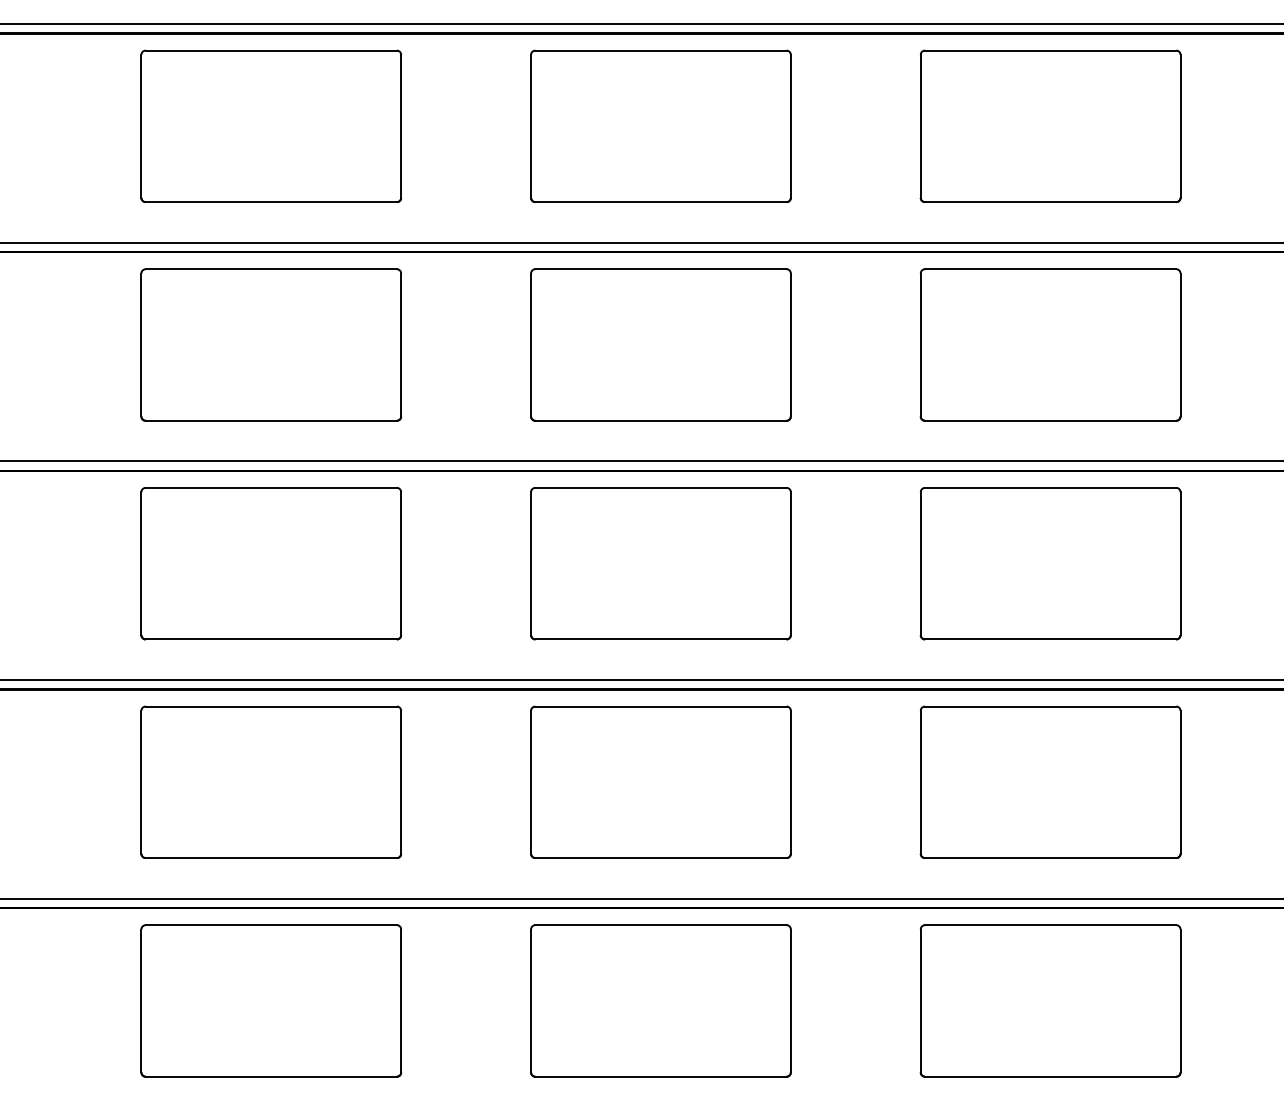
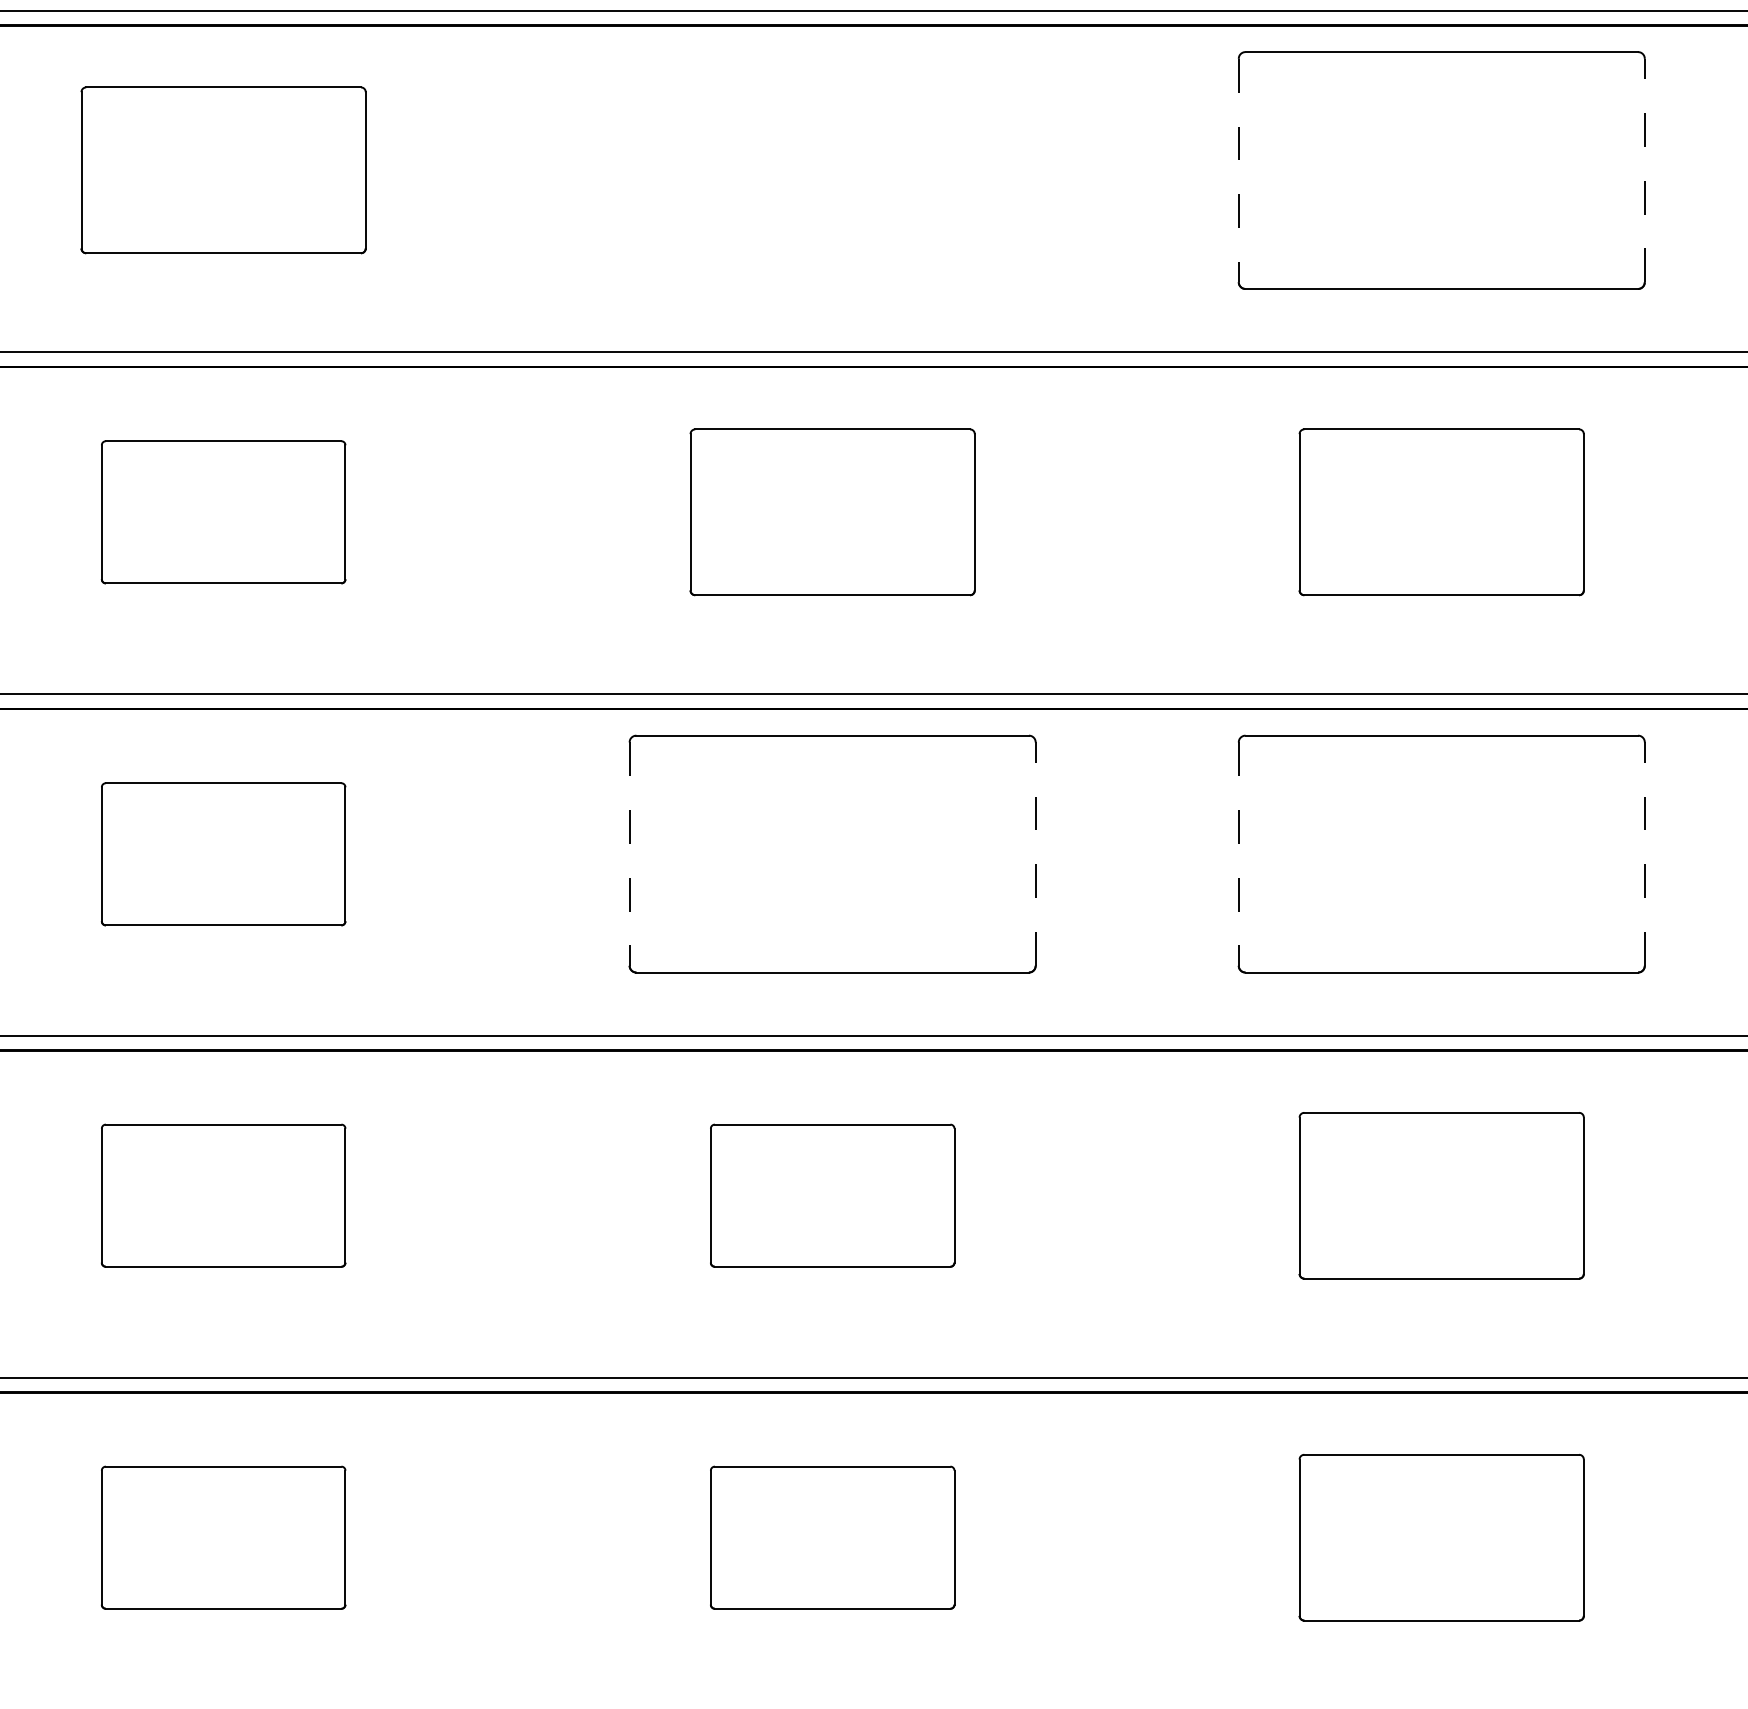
part: (271, 125) -> (223, 169), size x0.7
part: (660, 125) -> (831, 169), removed
line: (1180, 125) -> (1644, 169), solid -> dashed
line: (920, 126) -> (1238, 170), solid -> dashed
part: (271, 344) -> (223, 511), size x0.6
part: (660, 344) -> (831, 511), size x0.7
part: (1050, 344) -> (1441, 511), size x0.7
part: (271, 563) -> (223, 853), size x0.6
line: (790, 563) -> (1035, 853), solid -> dashed
line: (1180, 563) -> (1644, 853), solid -> dashed
line: (531, 564) -> (630, 855), solid -> dashed
line: (920, 564) -> (1238, 855), solid -> dashed
part: (271, 781) -> (223, 1194), size x0.6
part: (660, 781) -> (831, 1194), size x0.6
part: (1050, 781) -> (1441, 1194), size x0.7
part: (271, 1000) -> (223, 1536), size x0.6
part: (660, 1000) -> (831, 1536), size x0.6
part: (1050, 1000) -> (1441, 1536), size x0.7

